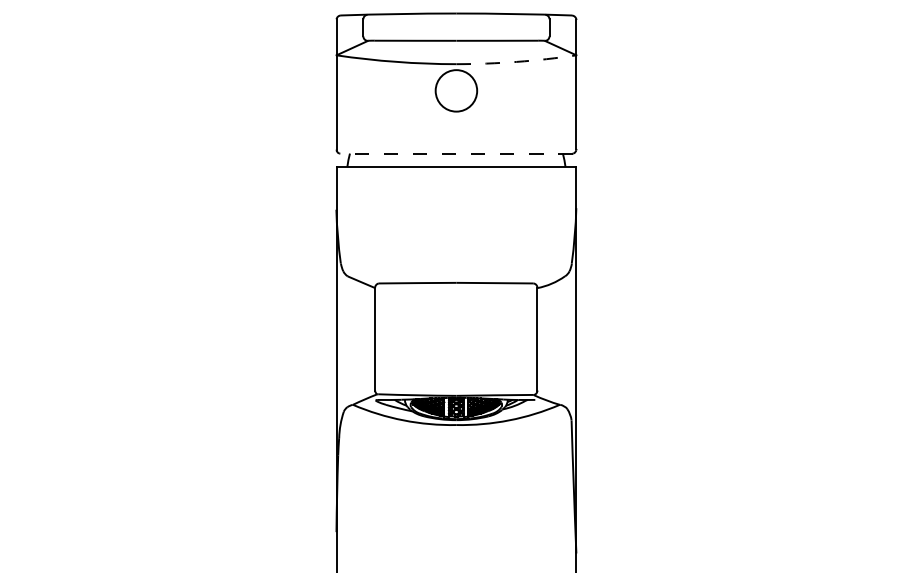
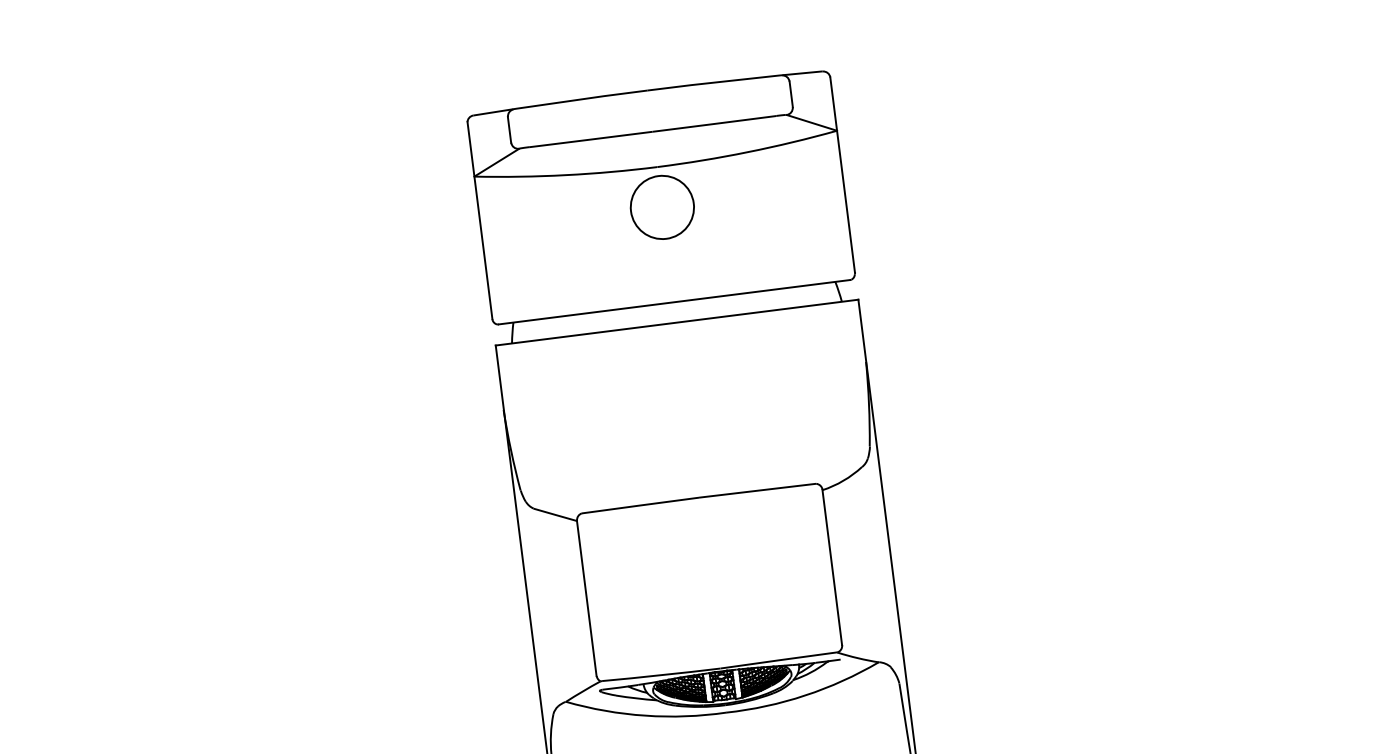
arc: (516, 61) -> (747, 151), dashed -> solid
line: (455, 153) -> (672, 302), dashed -> solid

